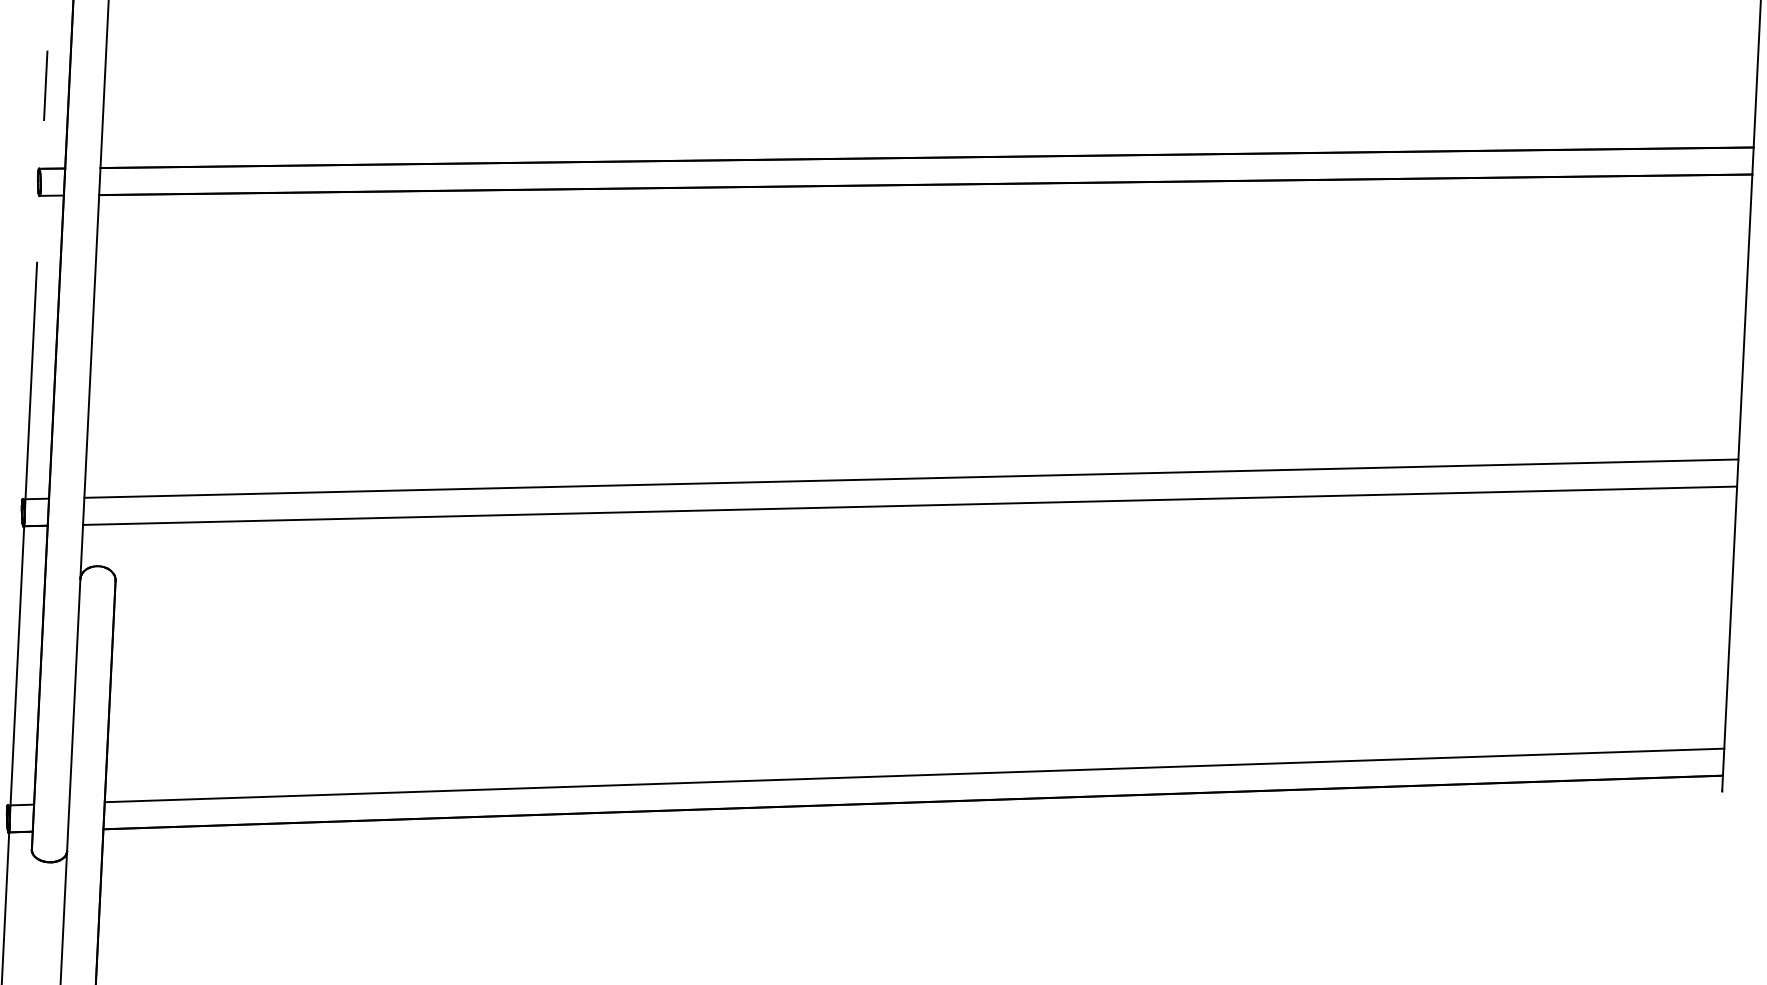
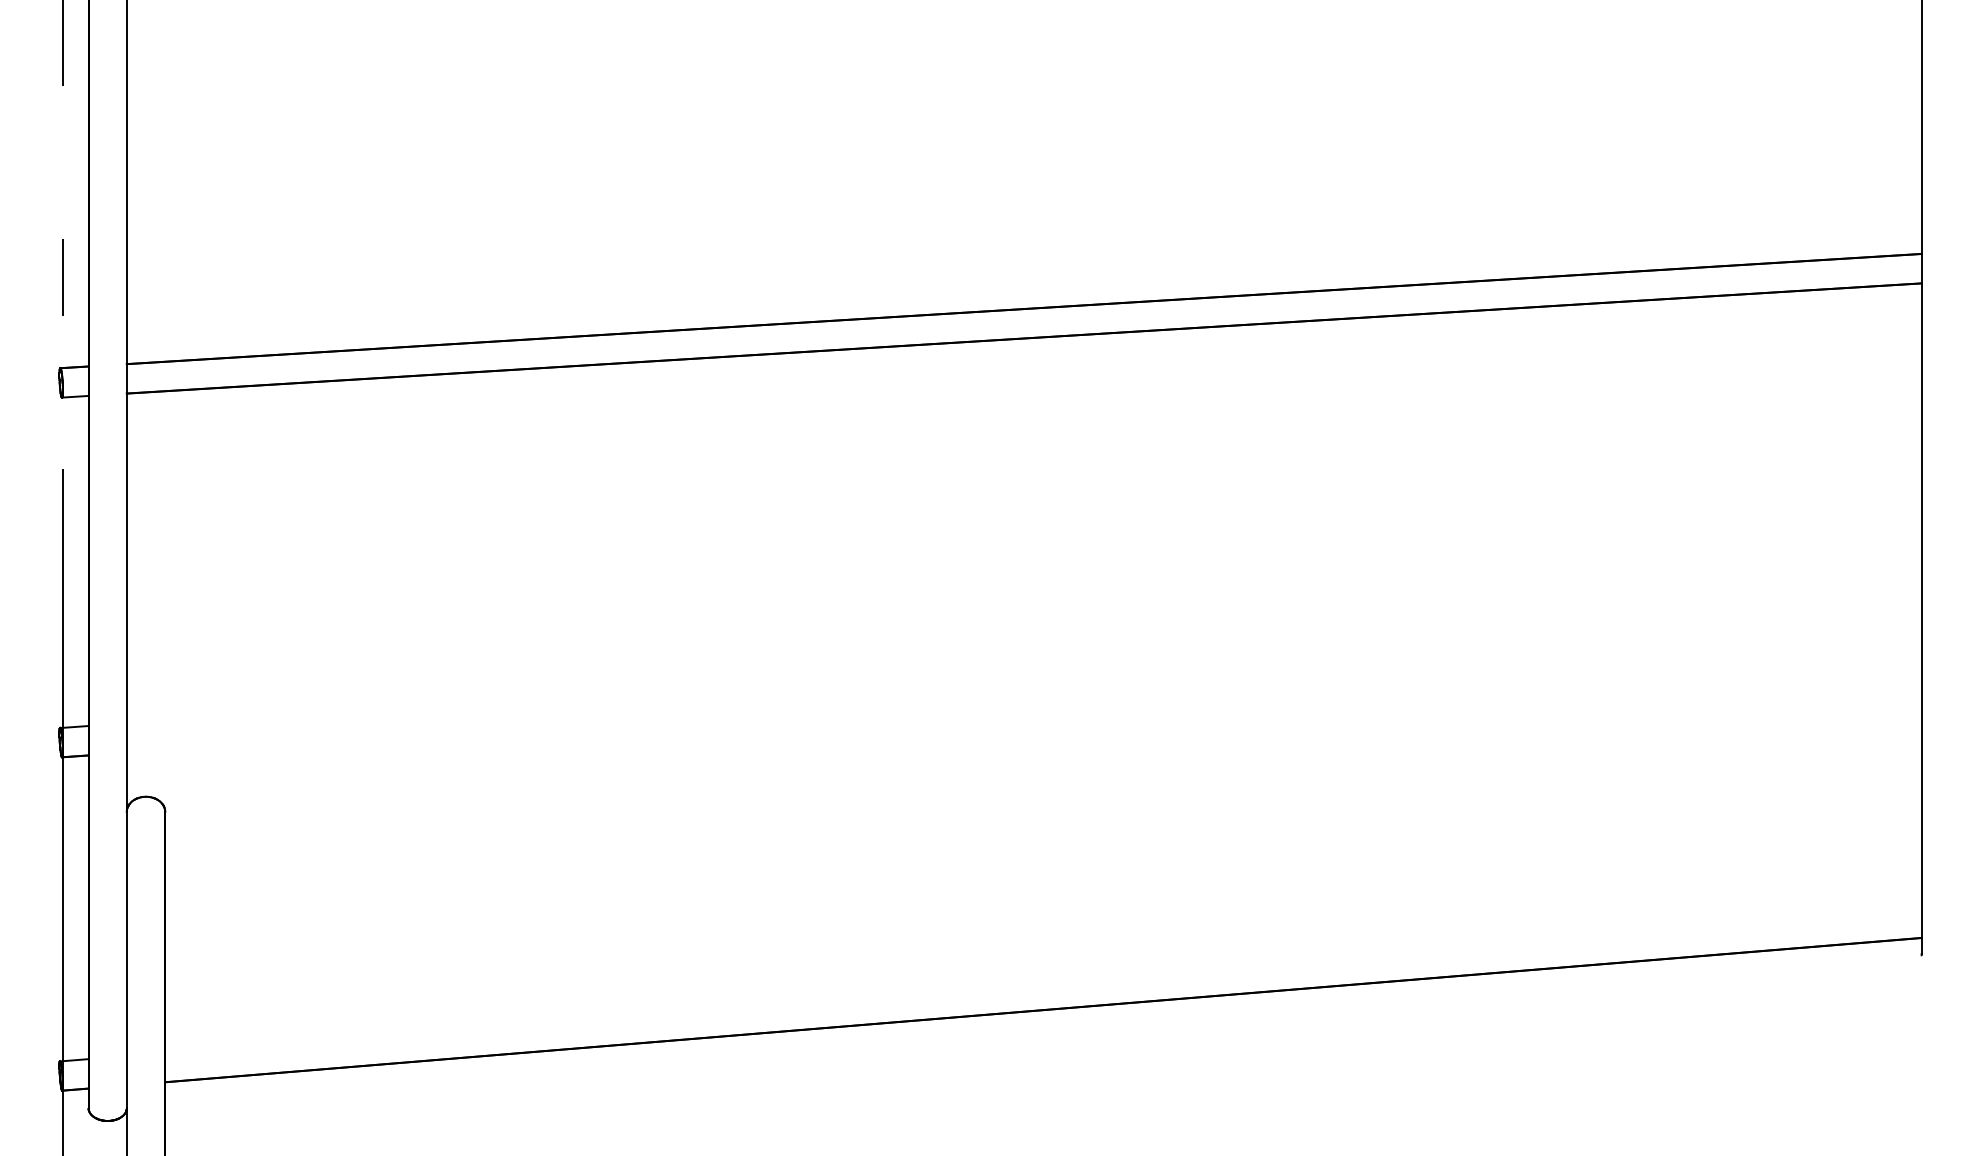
line: (910, 478) -> (1023, 658), removed
line: (909, 505) -> (1023, 687), removed
line: (914, 775) -> (1043, 980), removed

